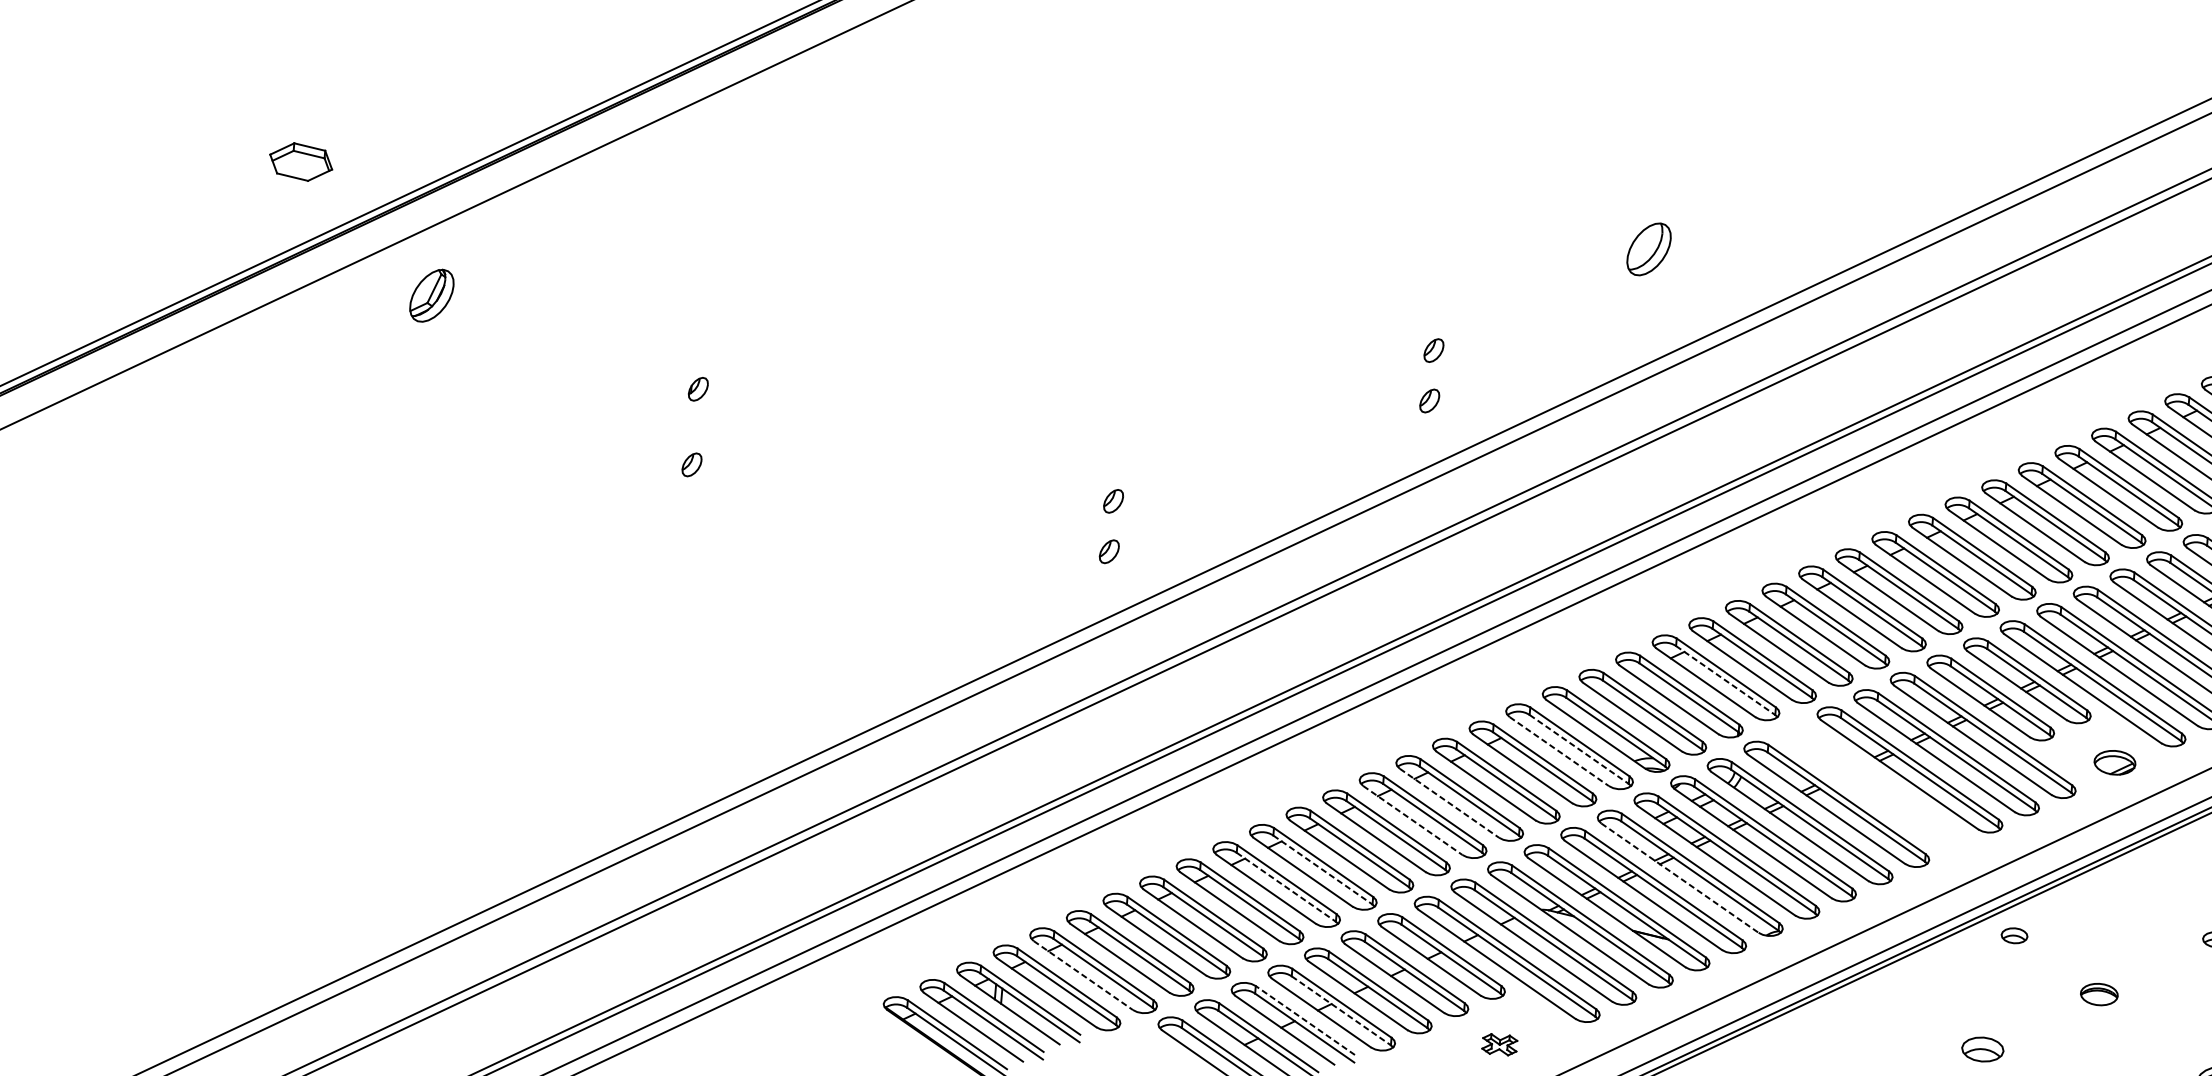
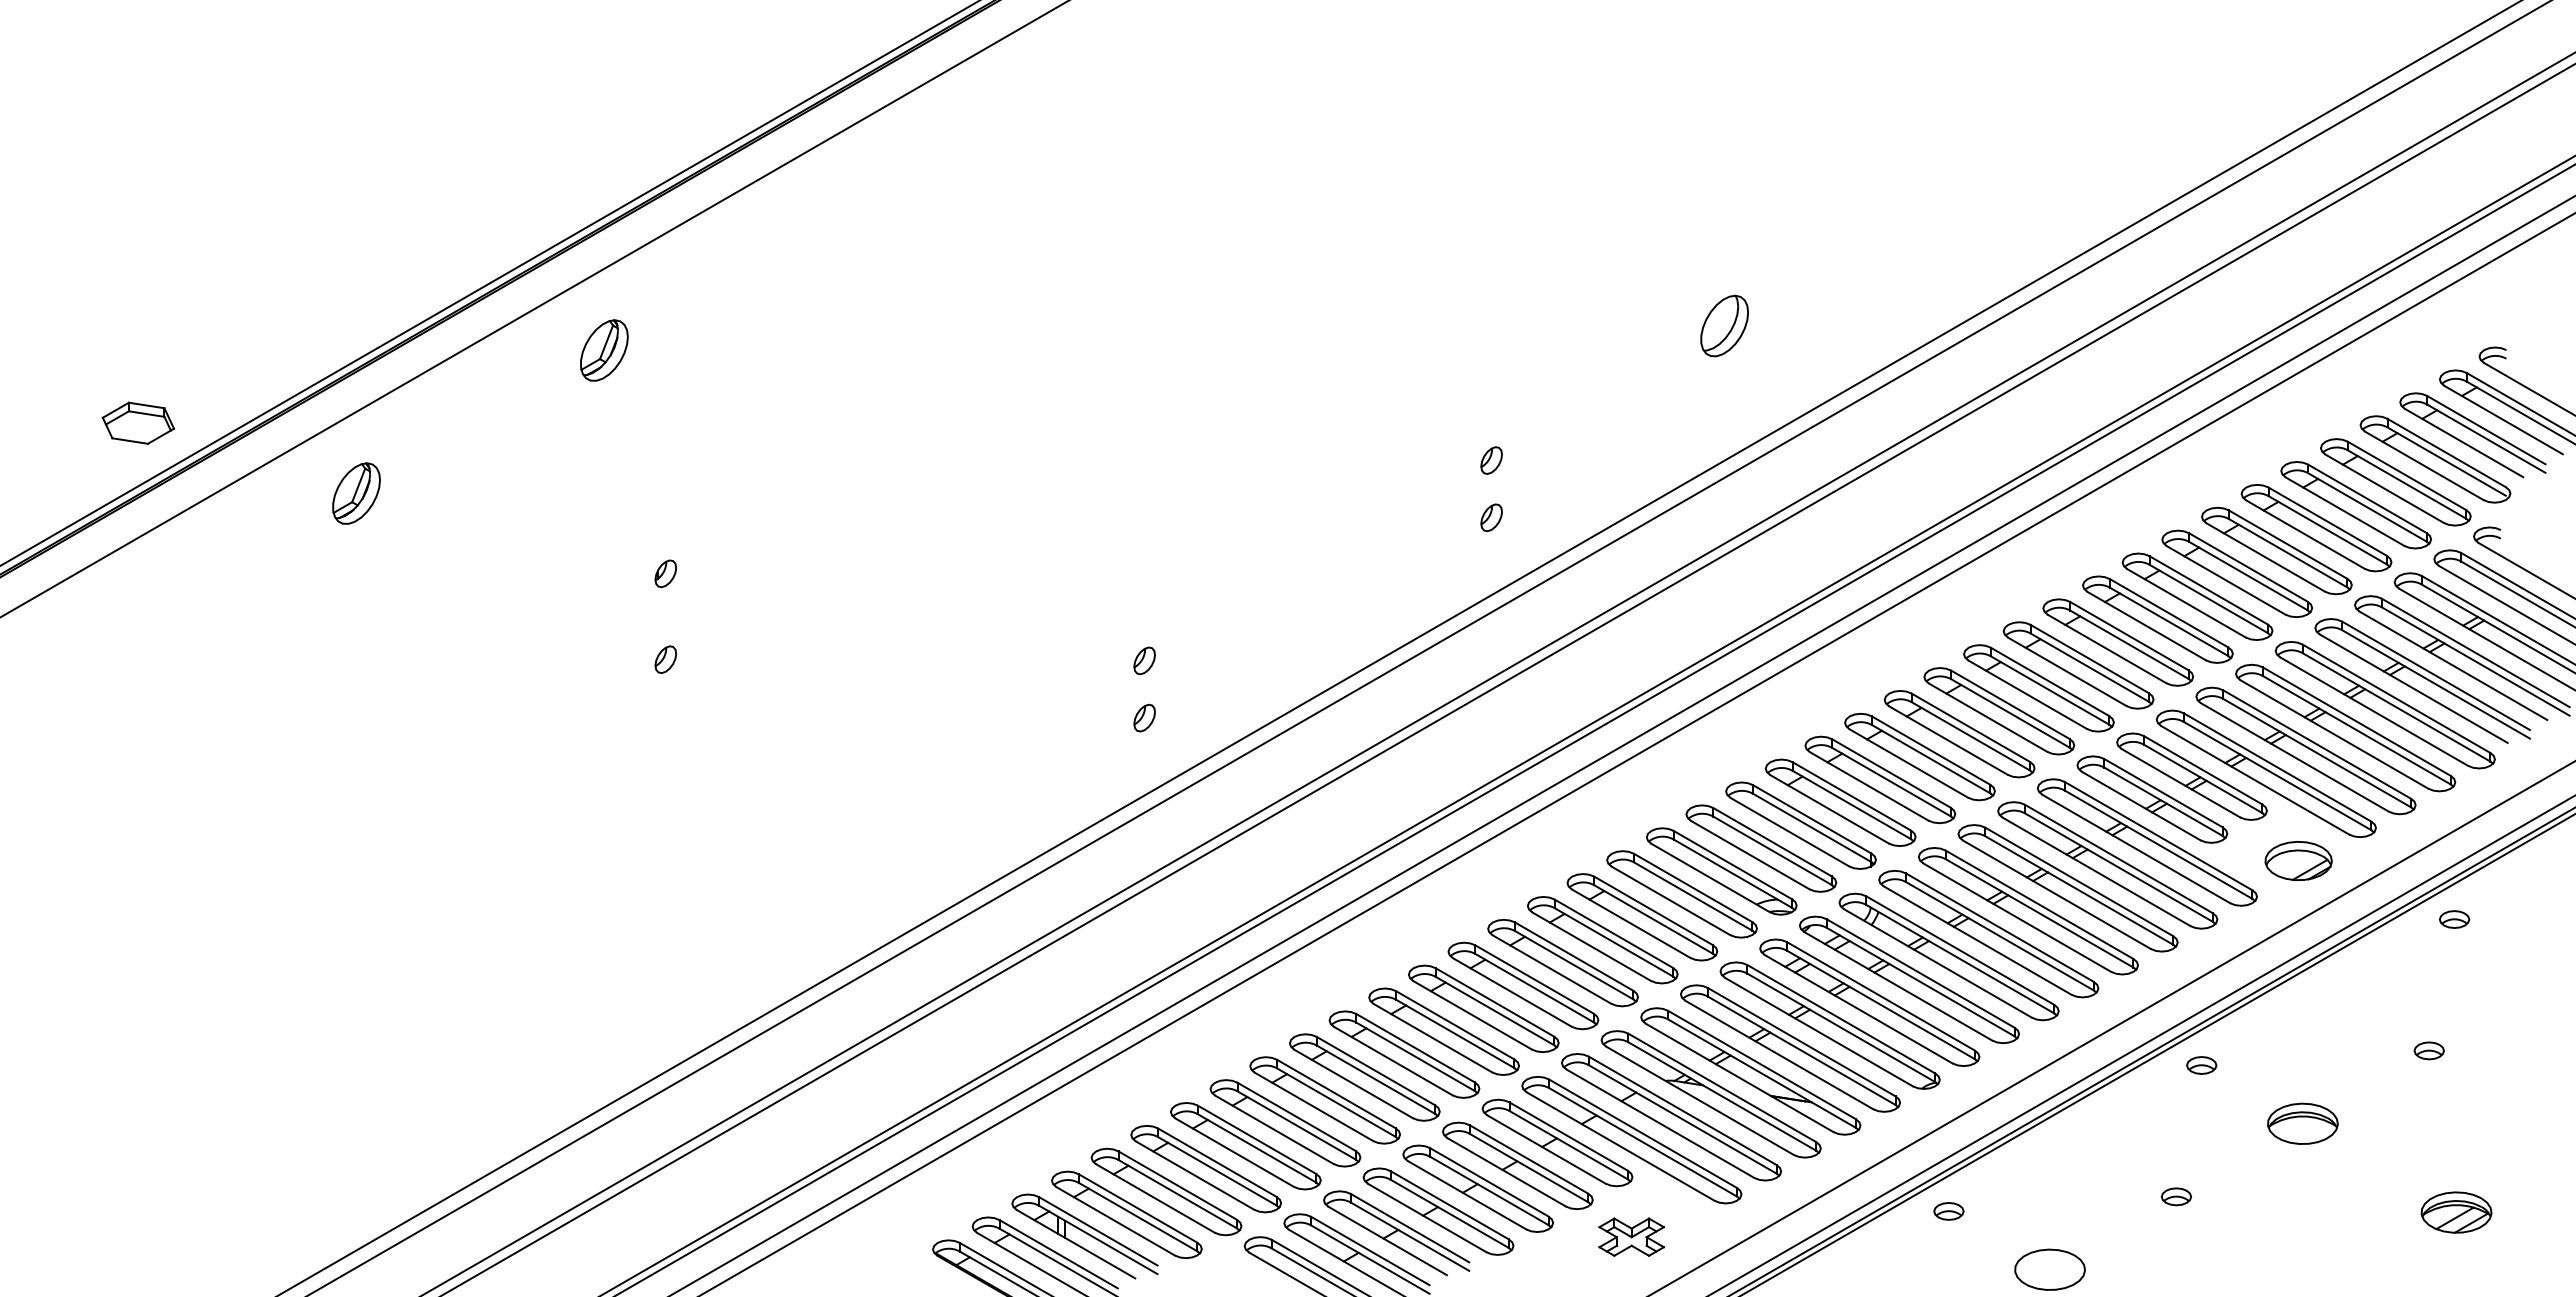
part: (301, 161) -> (138, 422), moved
part: (660, 188) -> (604, 350), added
line: (1726, 681) -> (1852, 805), dashed -> solid
line: (1579, 749) -> (1693, 896), dashed -> solid
line: (1559, 752) -> (1671, 901), dashed -> solid
part: (2114, 762) -> (2298, 860), size x1.43
part: (1873, 787) -> (2028, 911), added
line: (1449, 803) -> (1552, 969), dashed -> solid
line: (1412, 820) -> (1512, 992), dashed -> solid
line: (1323, 870) -> (1416, 1057), dashed -> solid
line: (1680, 878) -> (1819, 1032), dashed -> solid
line: (1286, 887) -> (1376, 1079), dashed -> solid
line: (1083, 975) -> (1155, 1198), dashed -> solid
part: (2098, 994) -> (2302, 1123), size x1.67
line: (1341, 1011) -> (1450, 1214), dashed -> solid
line: (1304, 1019) -> (1409, 1227), dashed -> solid
part: (1499, 1044) -> (1631, 1236), size x1.67
part: (1780, 1045) -> (1948, 1211), added
part: (1981, 1049) -> (2175, 1196), size x0.62

